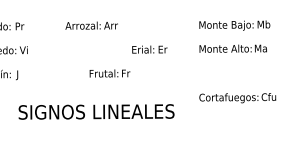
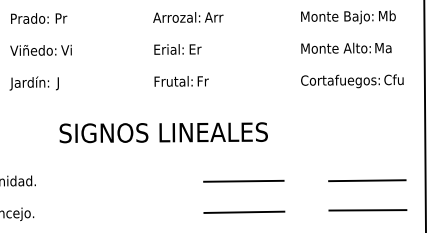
text: (91, 25) -> (188, 17), moved
text: (149, 49) -> (177, 49), moved
text: (237, 98) -> (352, 81), moved

